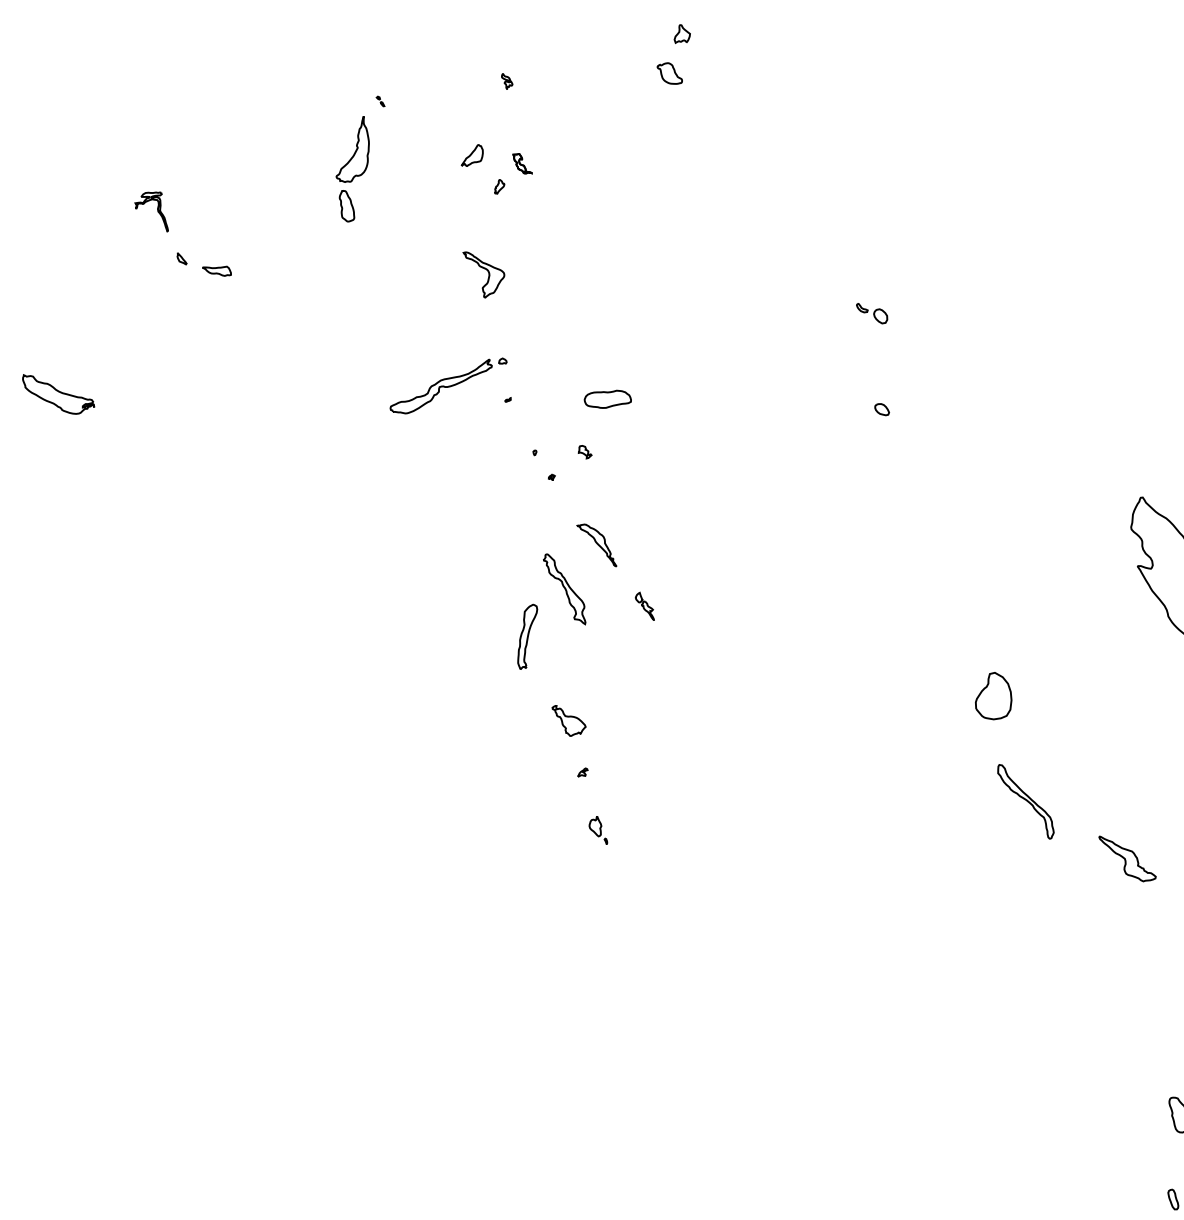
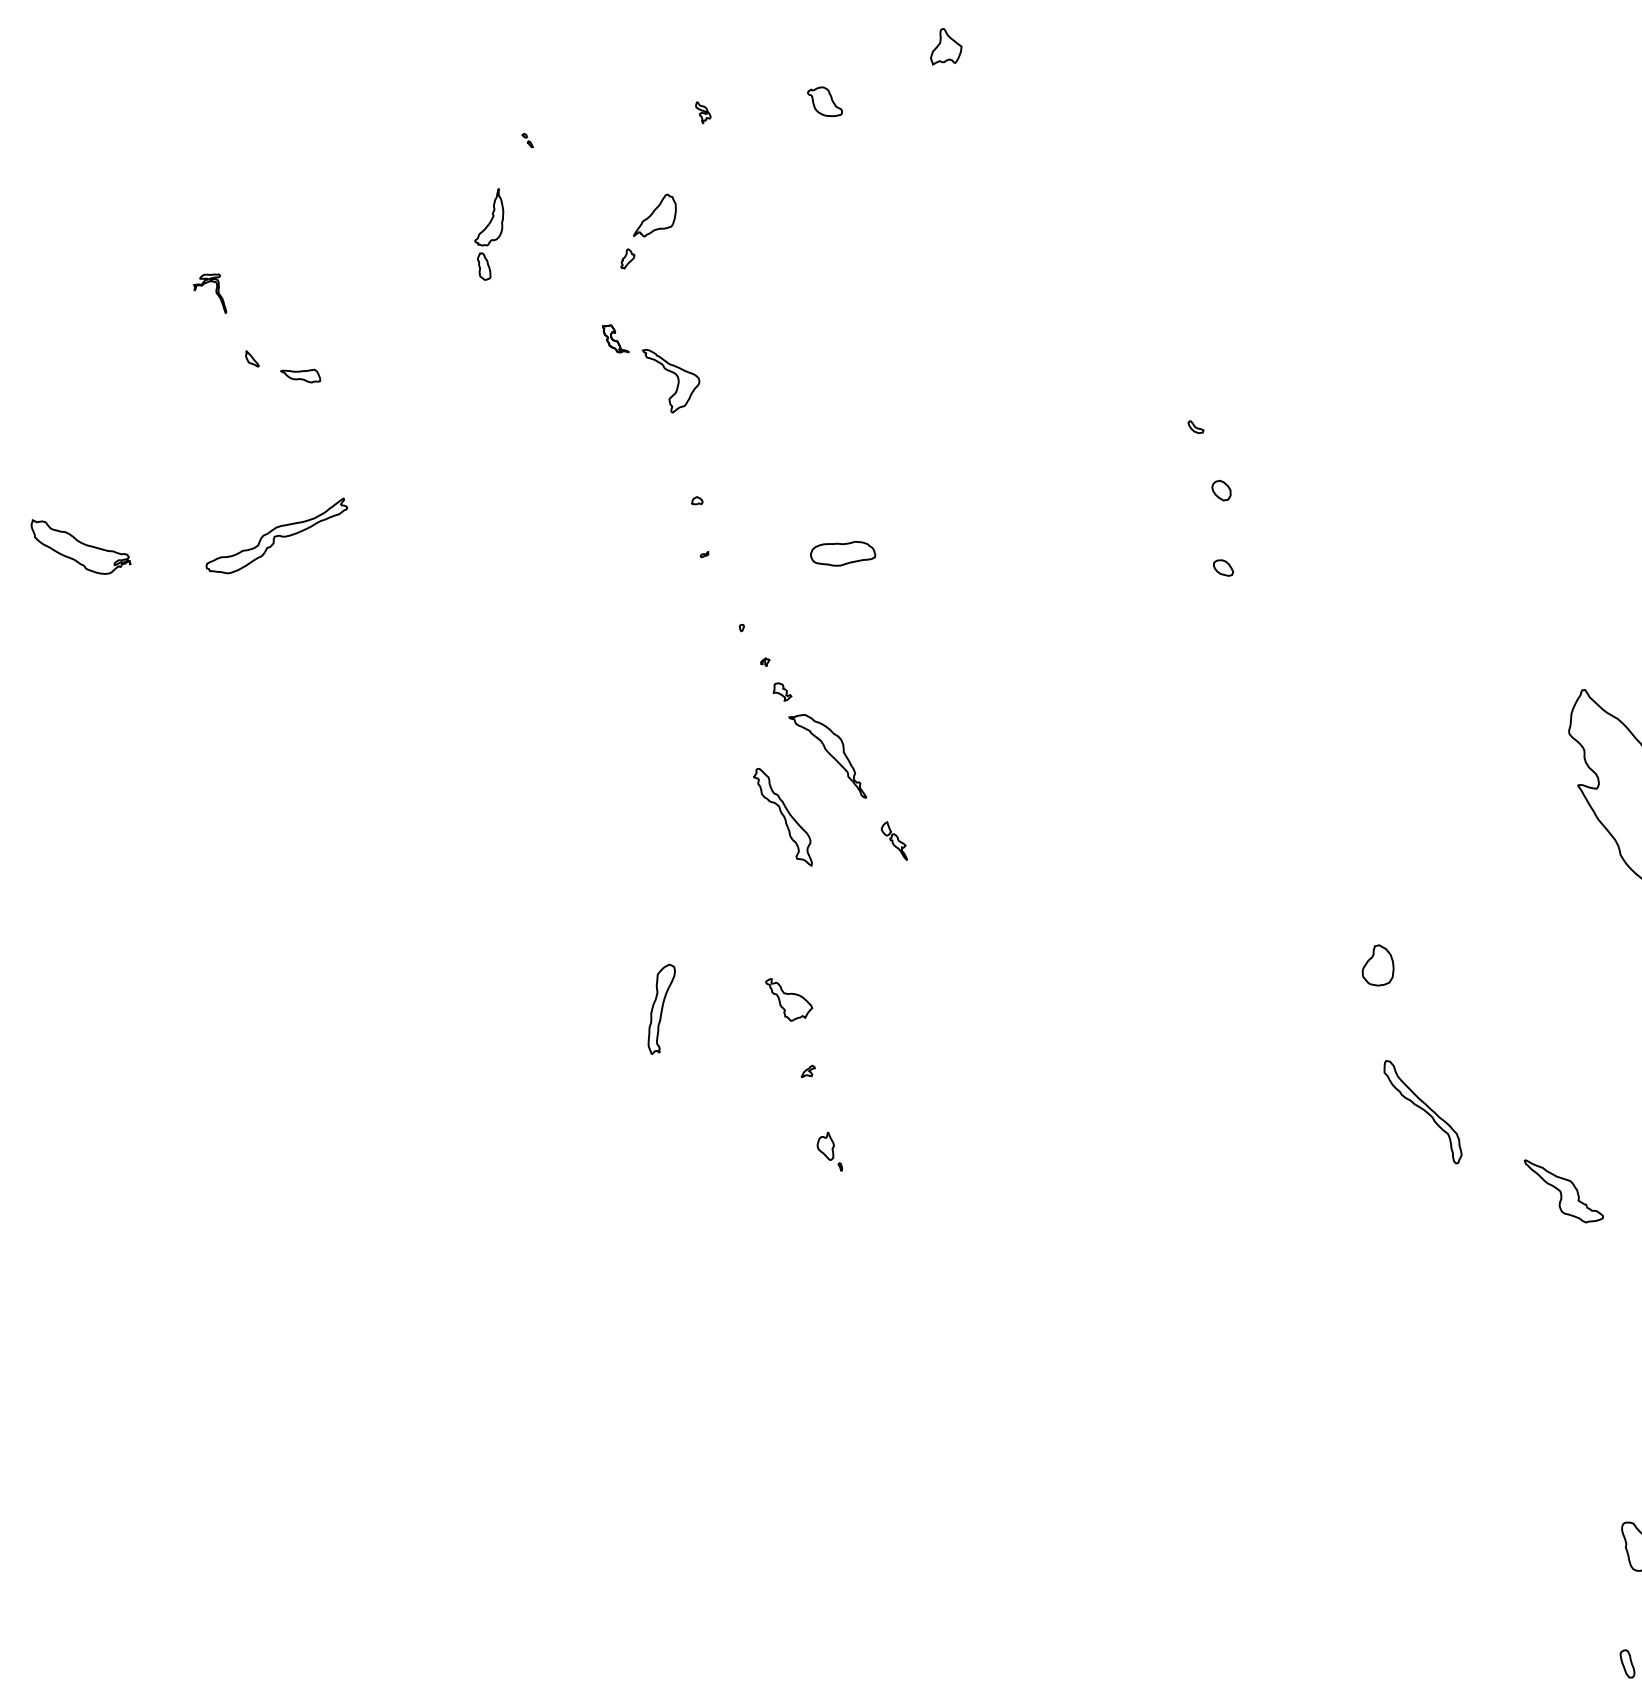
part: (682, 33) -> (946, 46), size x1.43
part: (669, 73) -> (824, 101), moved
part: (471, 155) -> (654, 215), size x1.43
part: (522, 163) -> (615, 338), moved
part: (353, 169) -> (489, 234), size x0.62
part: (499, 186) -> (627, 258), moved
part: (151, 211) -> (209, 293), size x0.71
part: (880, 316) -> (1221, 490), moved
part: (440, 386) -> (276, 535), moved
part: (585, 451) -> (782, 691), moved
part: (596, 545) -> (827, 756), size x1.43
part: (527, 636) -> (661, 1008), moved
part: (993, 696) -> (1377, 965), size x0.62

